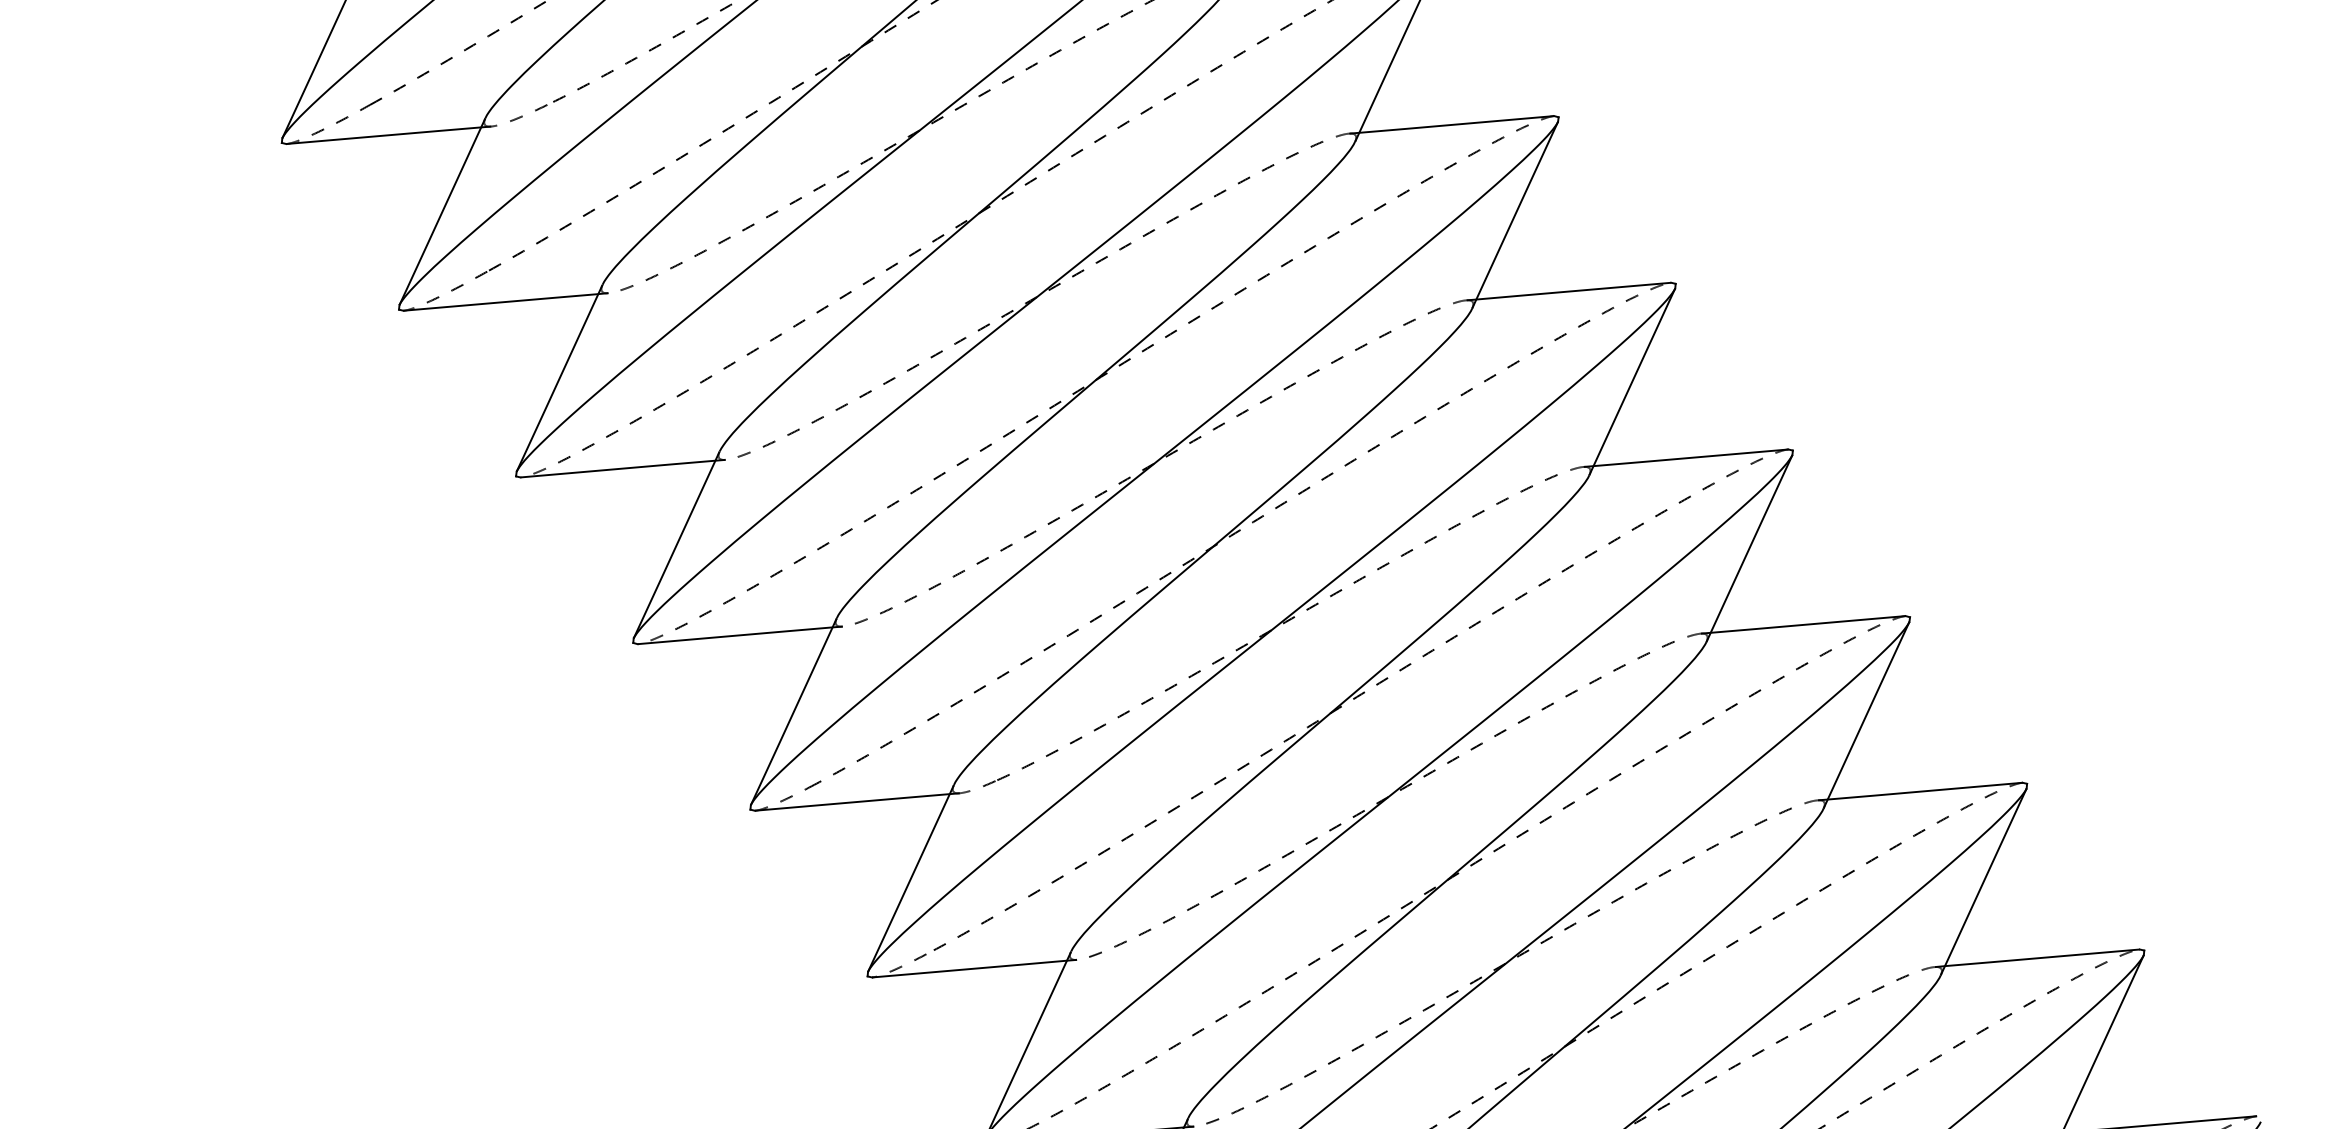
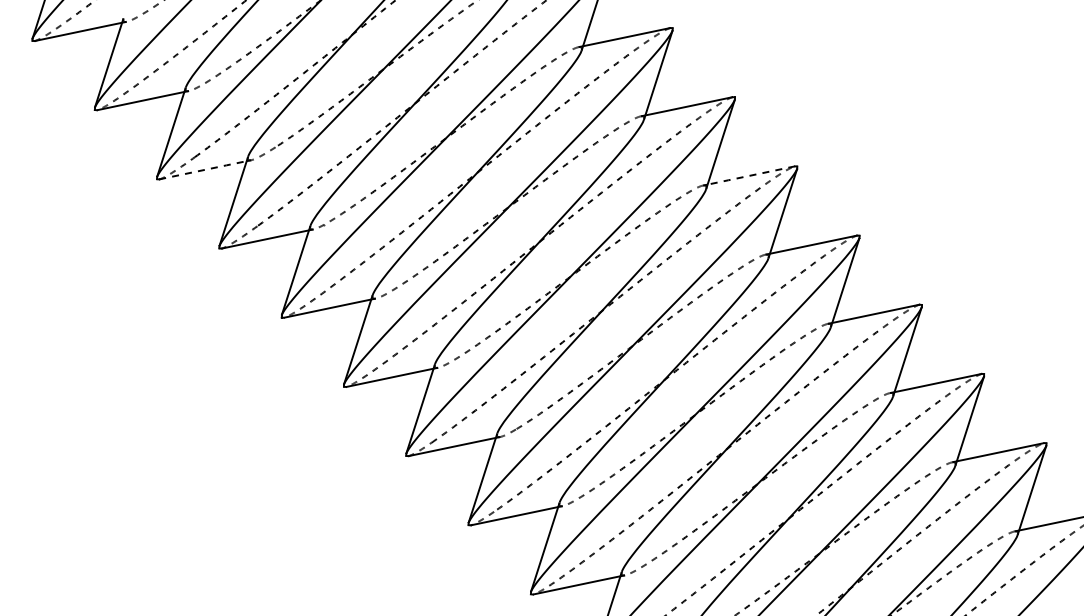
line: (387, 136) -> (204, 170), solid -> dashed
line: (1571, 290) -> (750, 175), solid -> dashed

